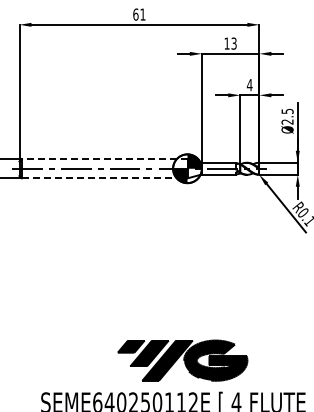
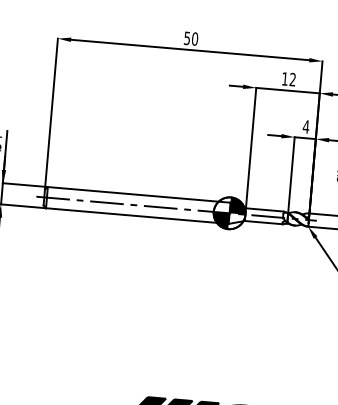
text: (139, 14) -> (191, 38), 61 -> 50
text: (233, 43) -> (292, 79), 13 -> 12
line: (104, 159) -> (138, 195), dashed -> solid
line: (104, 178) -> (137, 216), dashed -> solid

